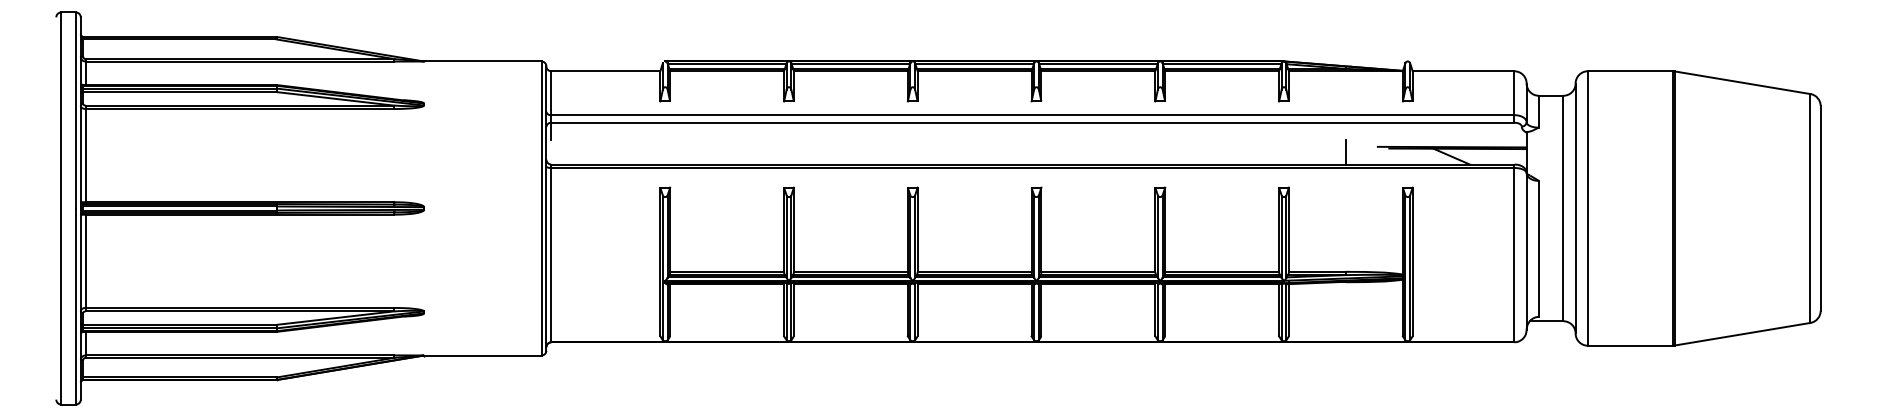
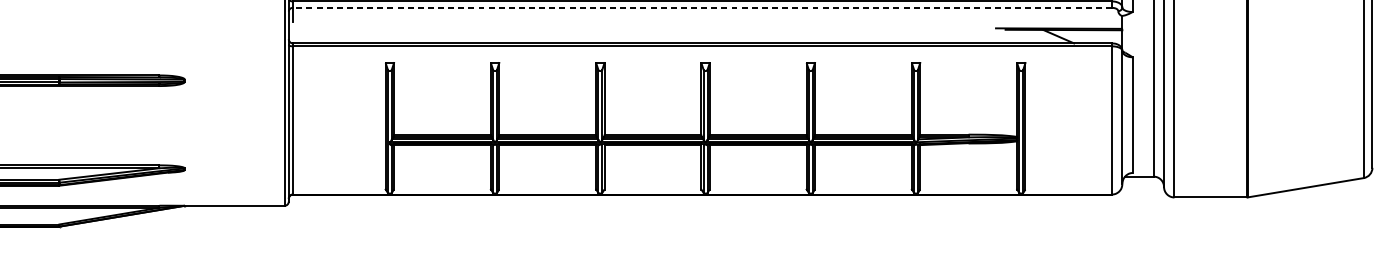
line: (1032, 122) -> (702, 7), solid -> dashed
line: (1345, 151) -> (968, 32), removed

